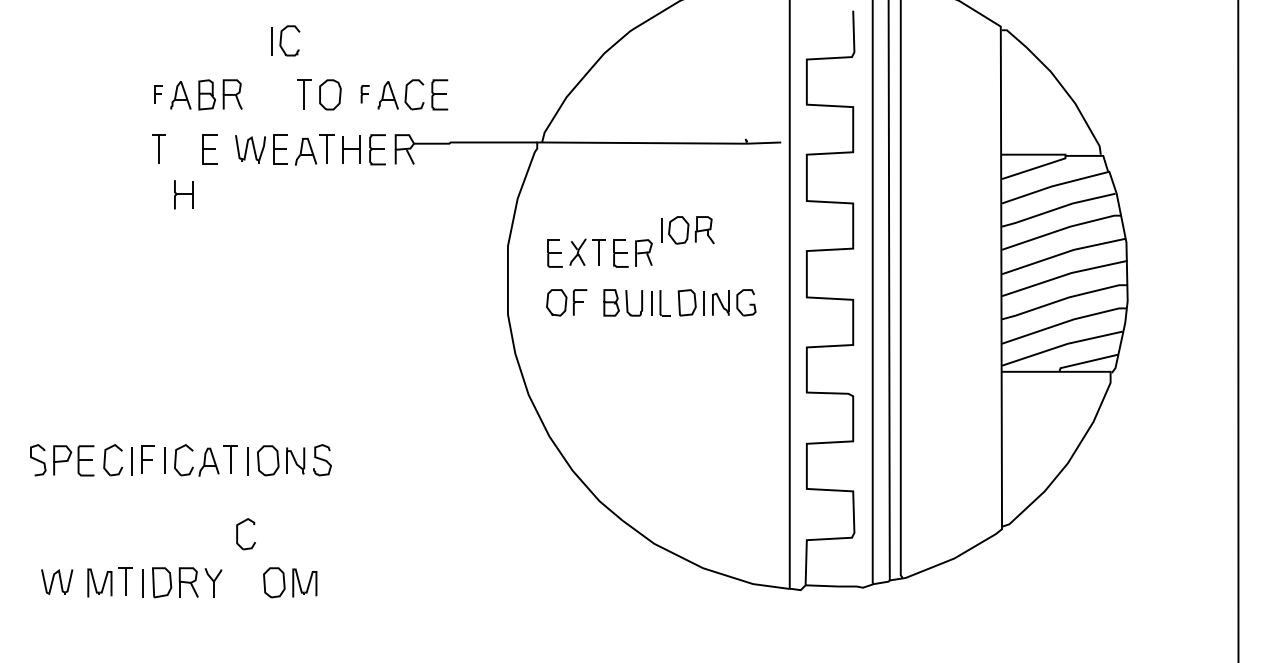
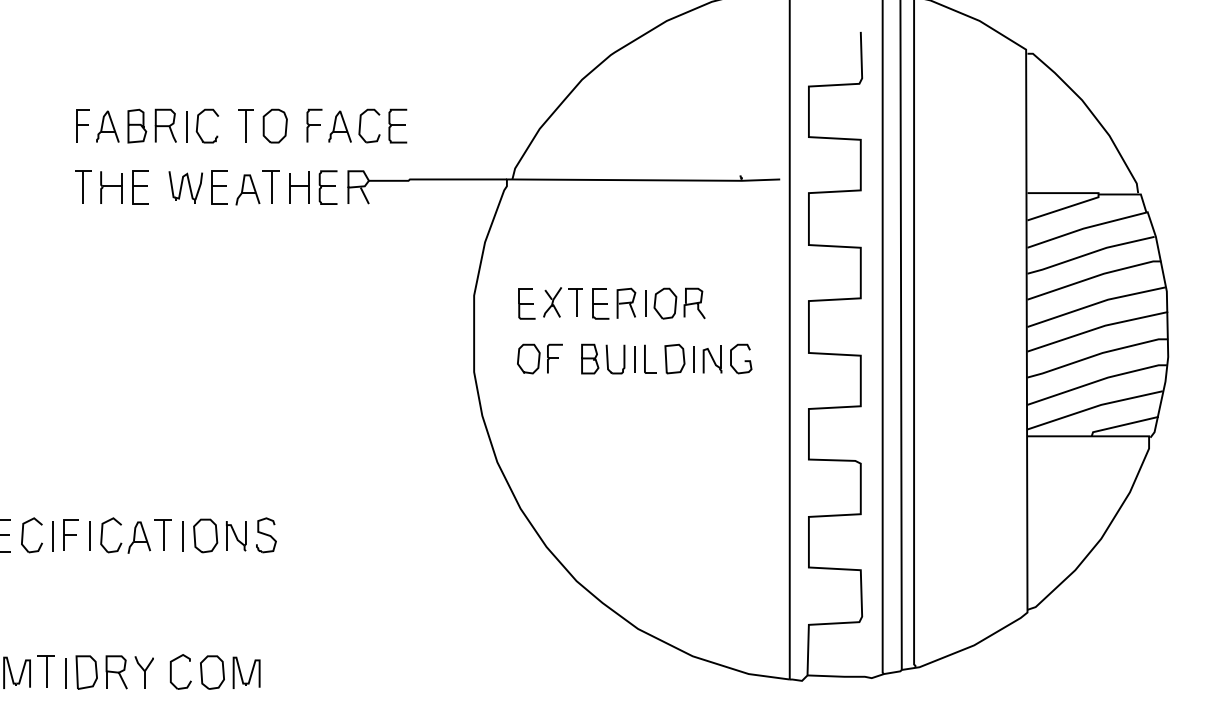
part: (285, 40) -> (202, 125), moved
part: (158, 94) -> (82, 125), size x1.67
part: (365, 94) -> (314, 125), size x1.67
part: (183, 194) -> (110, 187), moved
part: (687, 230) -> (675, 303), moved
part: (237, 534) -> (171, 672), moved

